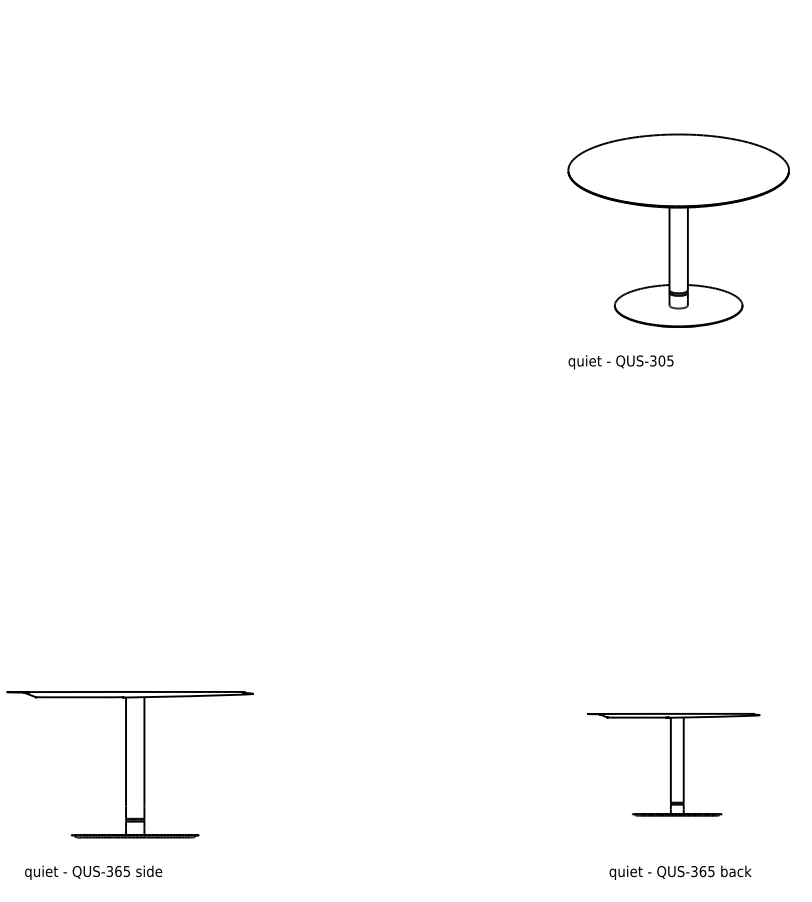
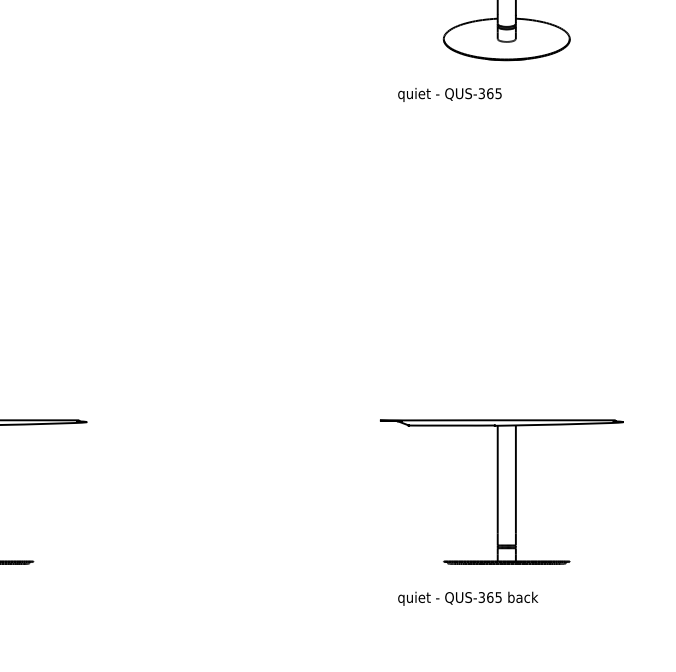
text: (661, 360) -> (489, 93), QUS-305 -> QUS-365
part: (673, 764) -> (501, 491), size x1.43
text: (680, 872) -> (468, 598), moved

